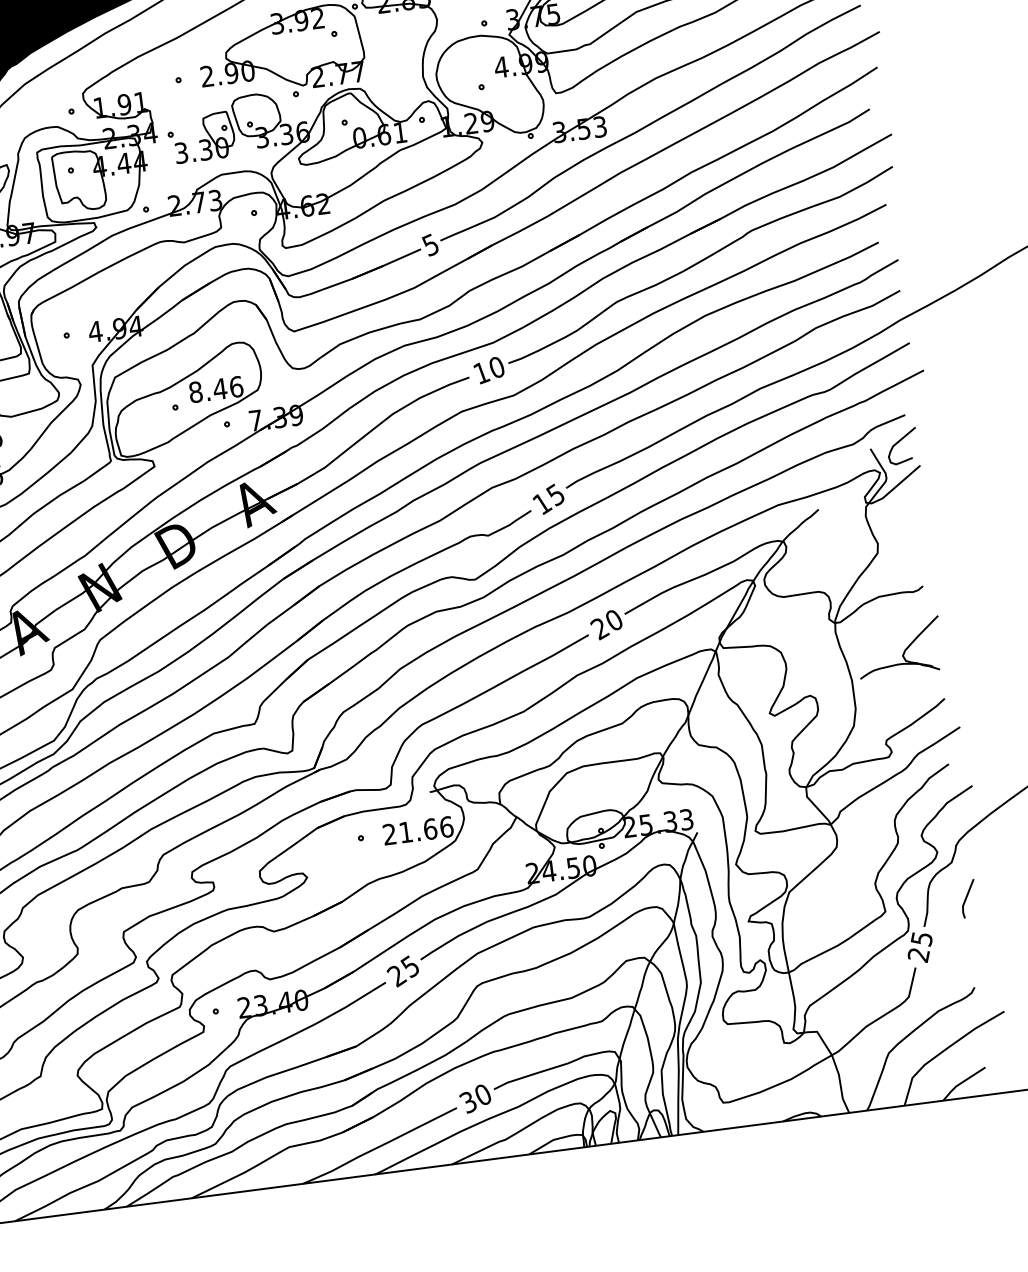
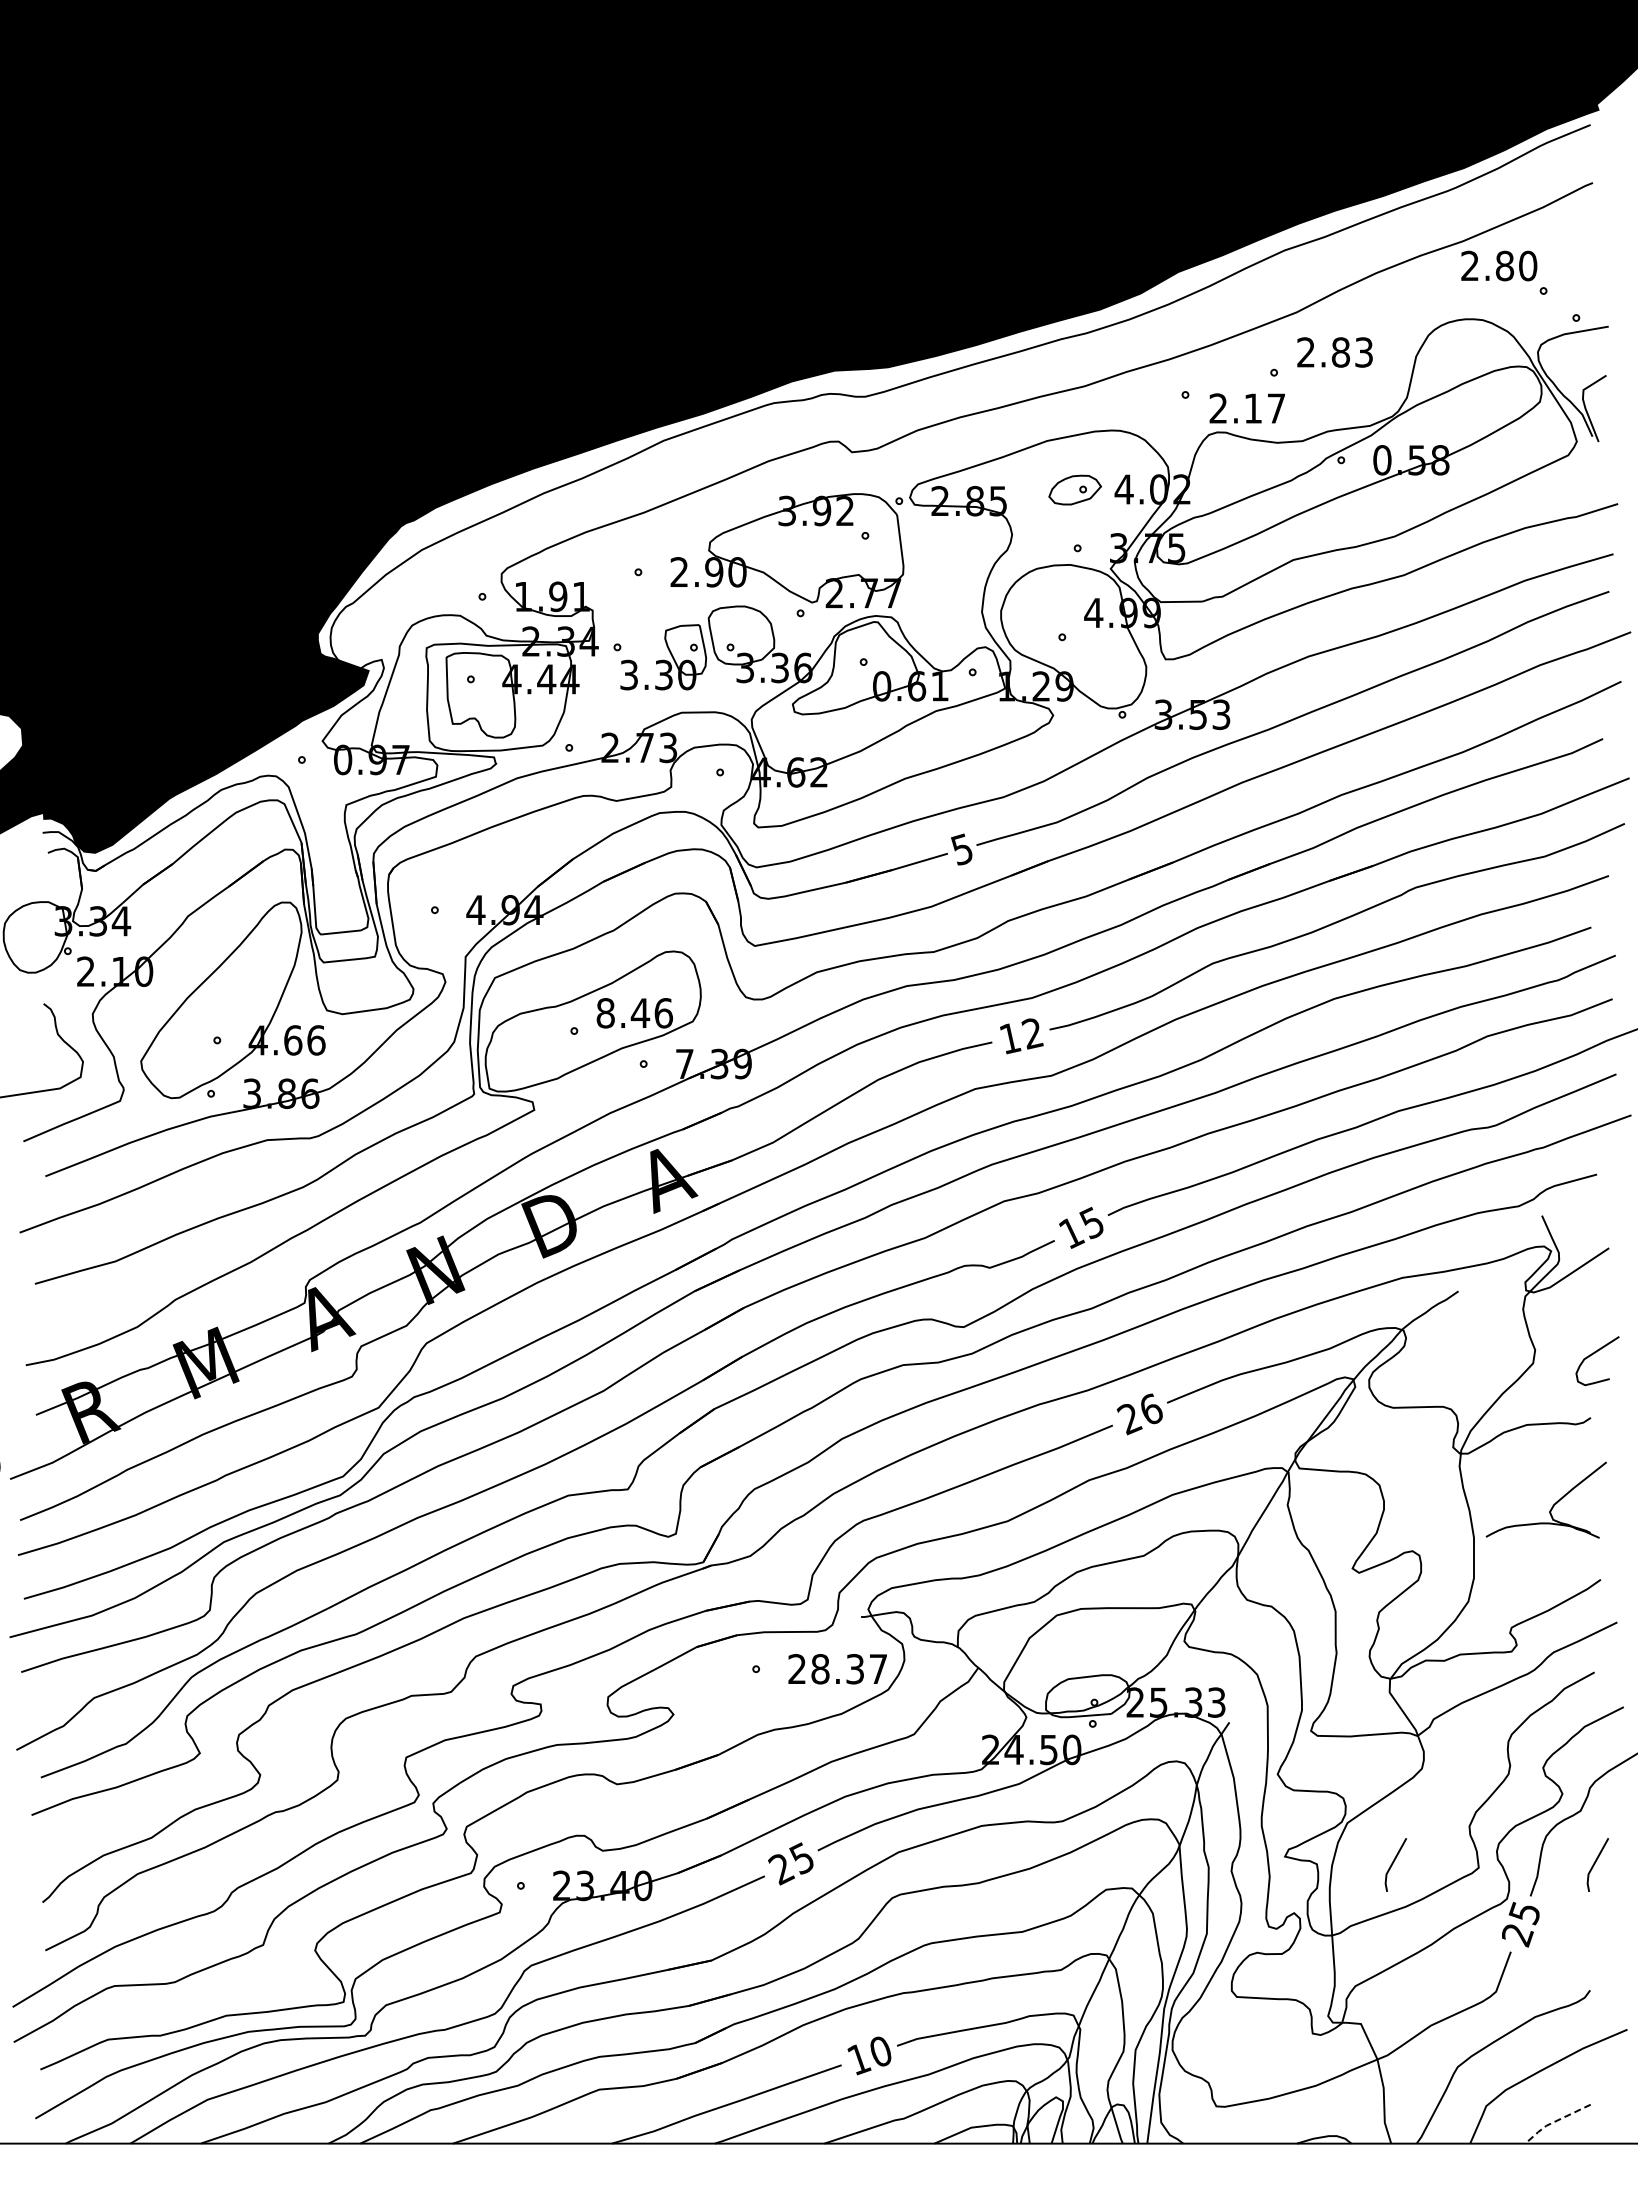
text: (496, 367) -> (1032, 1033), 10 -> 12
curve: (898, 442) -> (1592, 1355), moved
text: (614, 619) -> (1151, 1408), 20 -> 26
text: (426, 829) -> (849, 1669), 21.66 -> 28.37
line: (825, 915) -> (1394, 1862), added
line: (961, 1083) -> (1554, 2122), solid -> dashed
text: (468, 1102) -> (859, 2059), 30 -> 10

